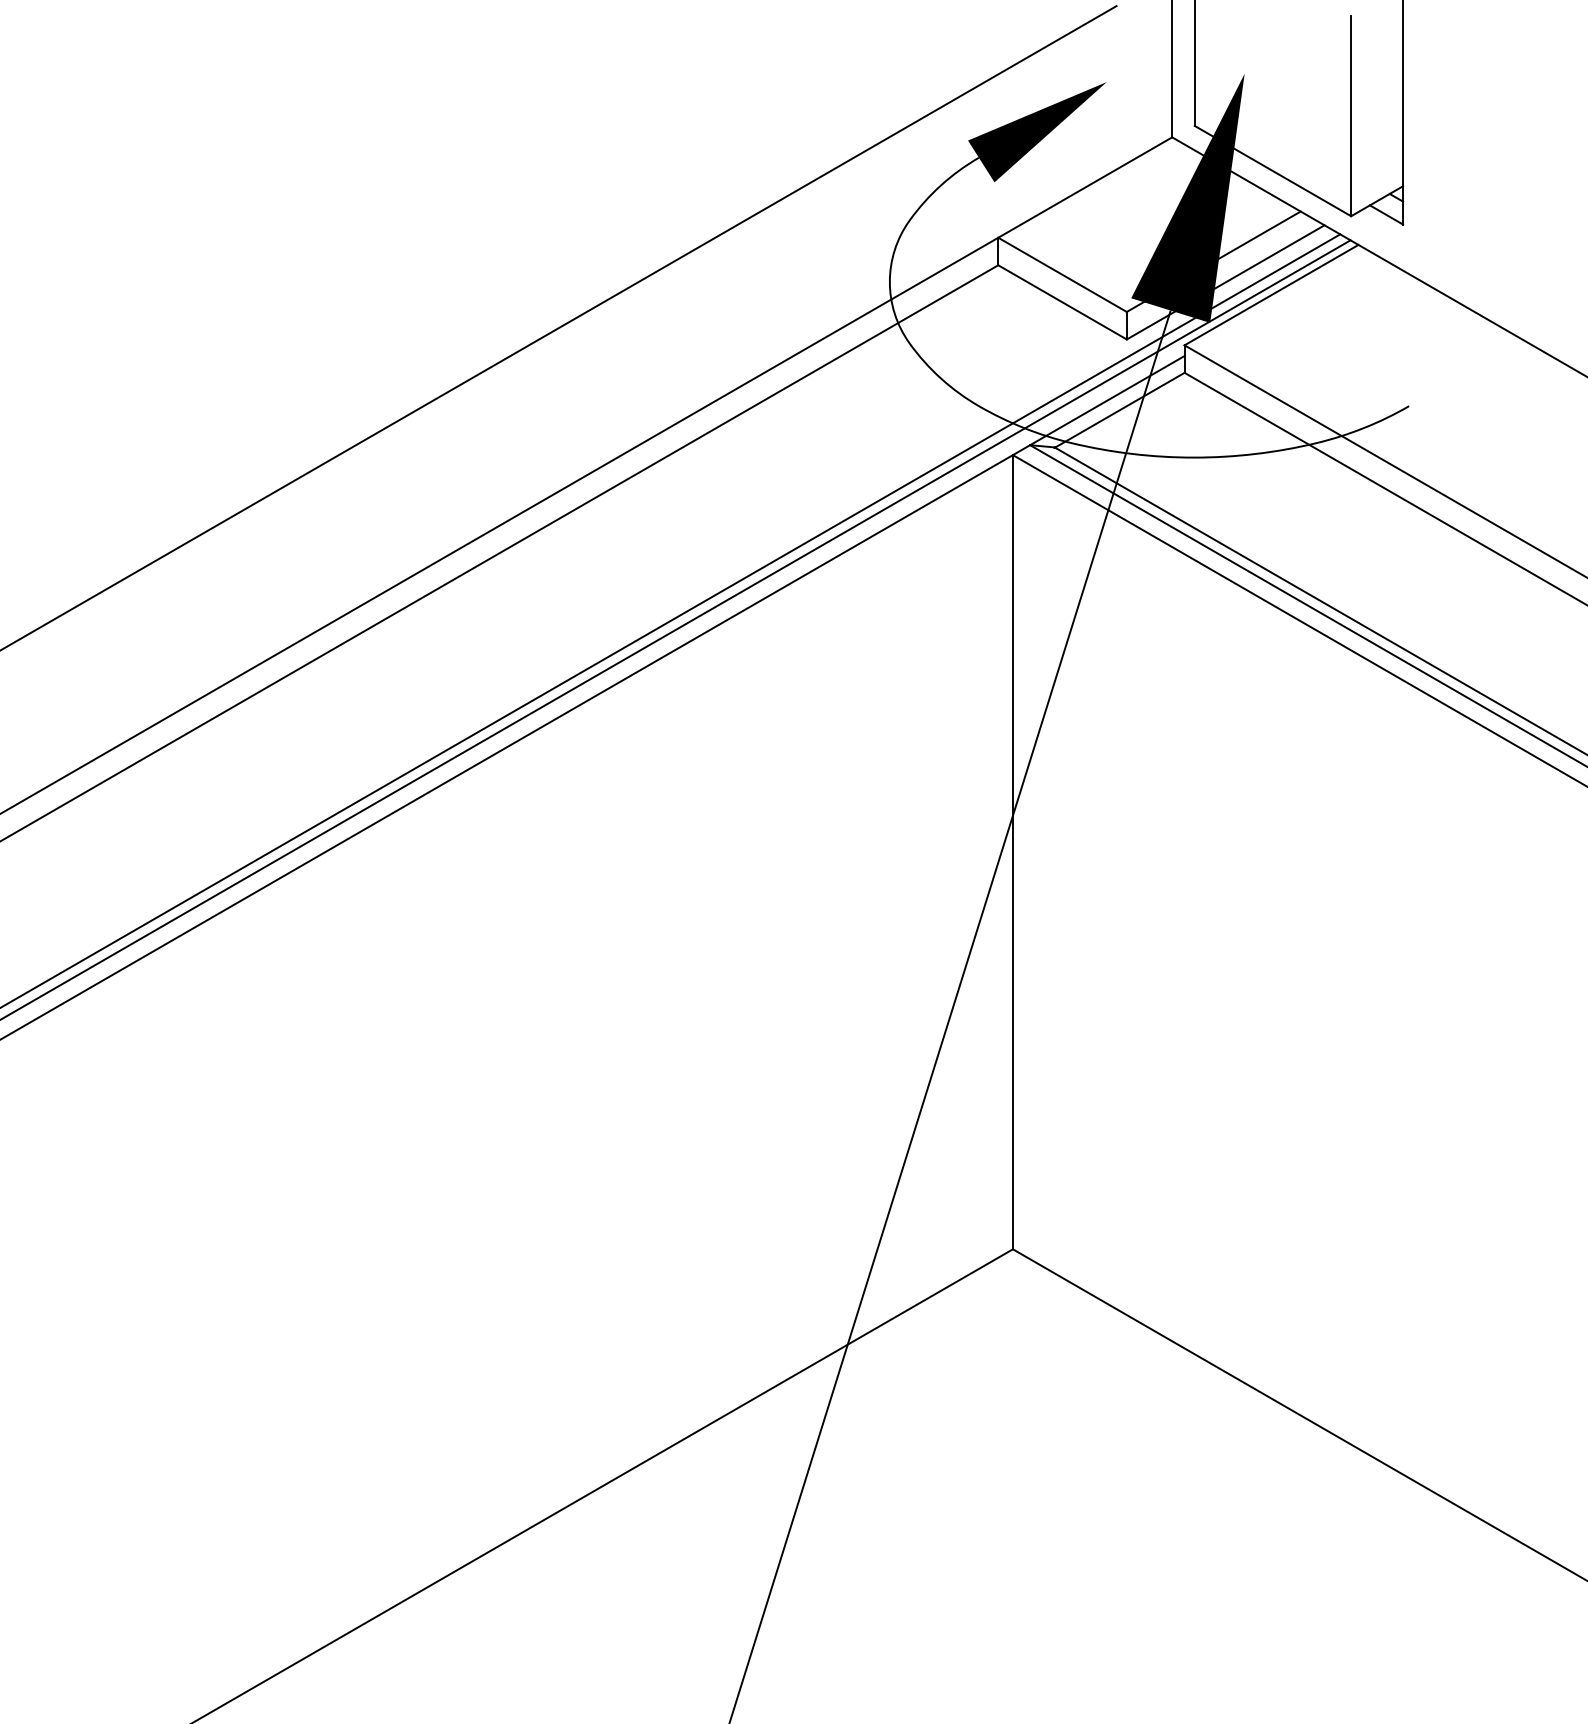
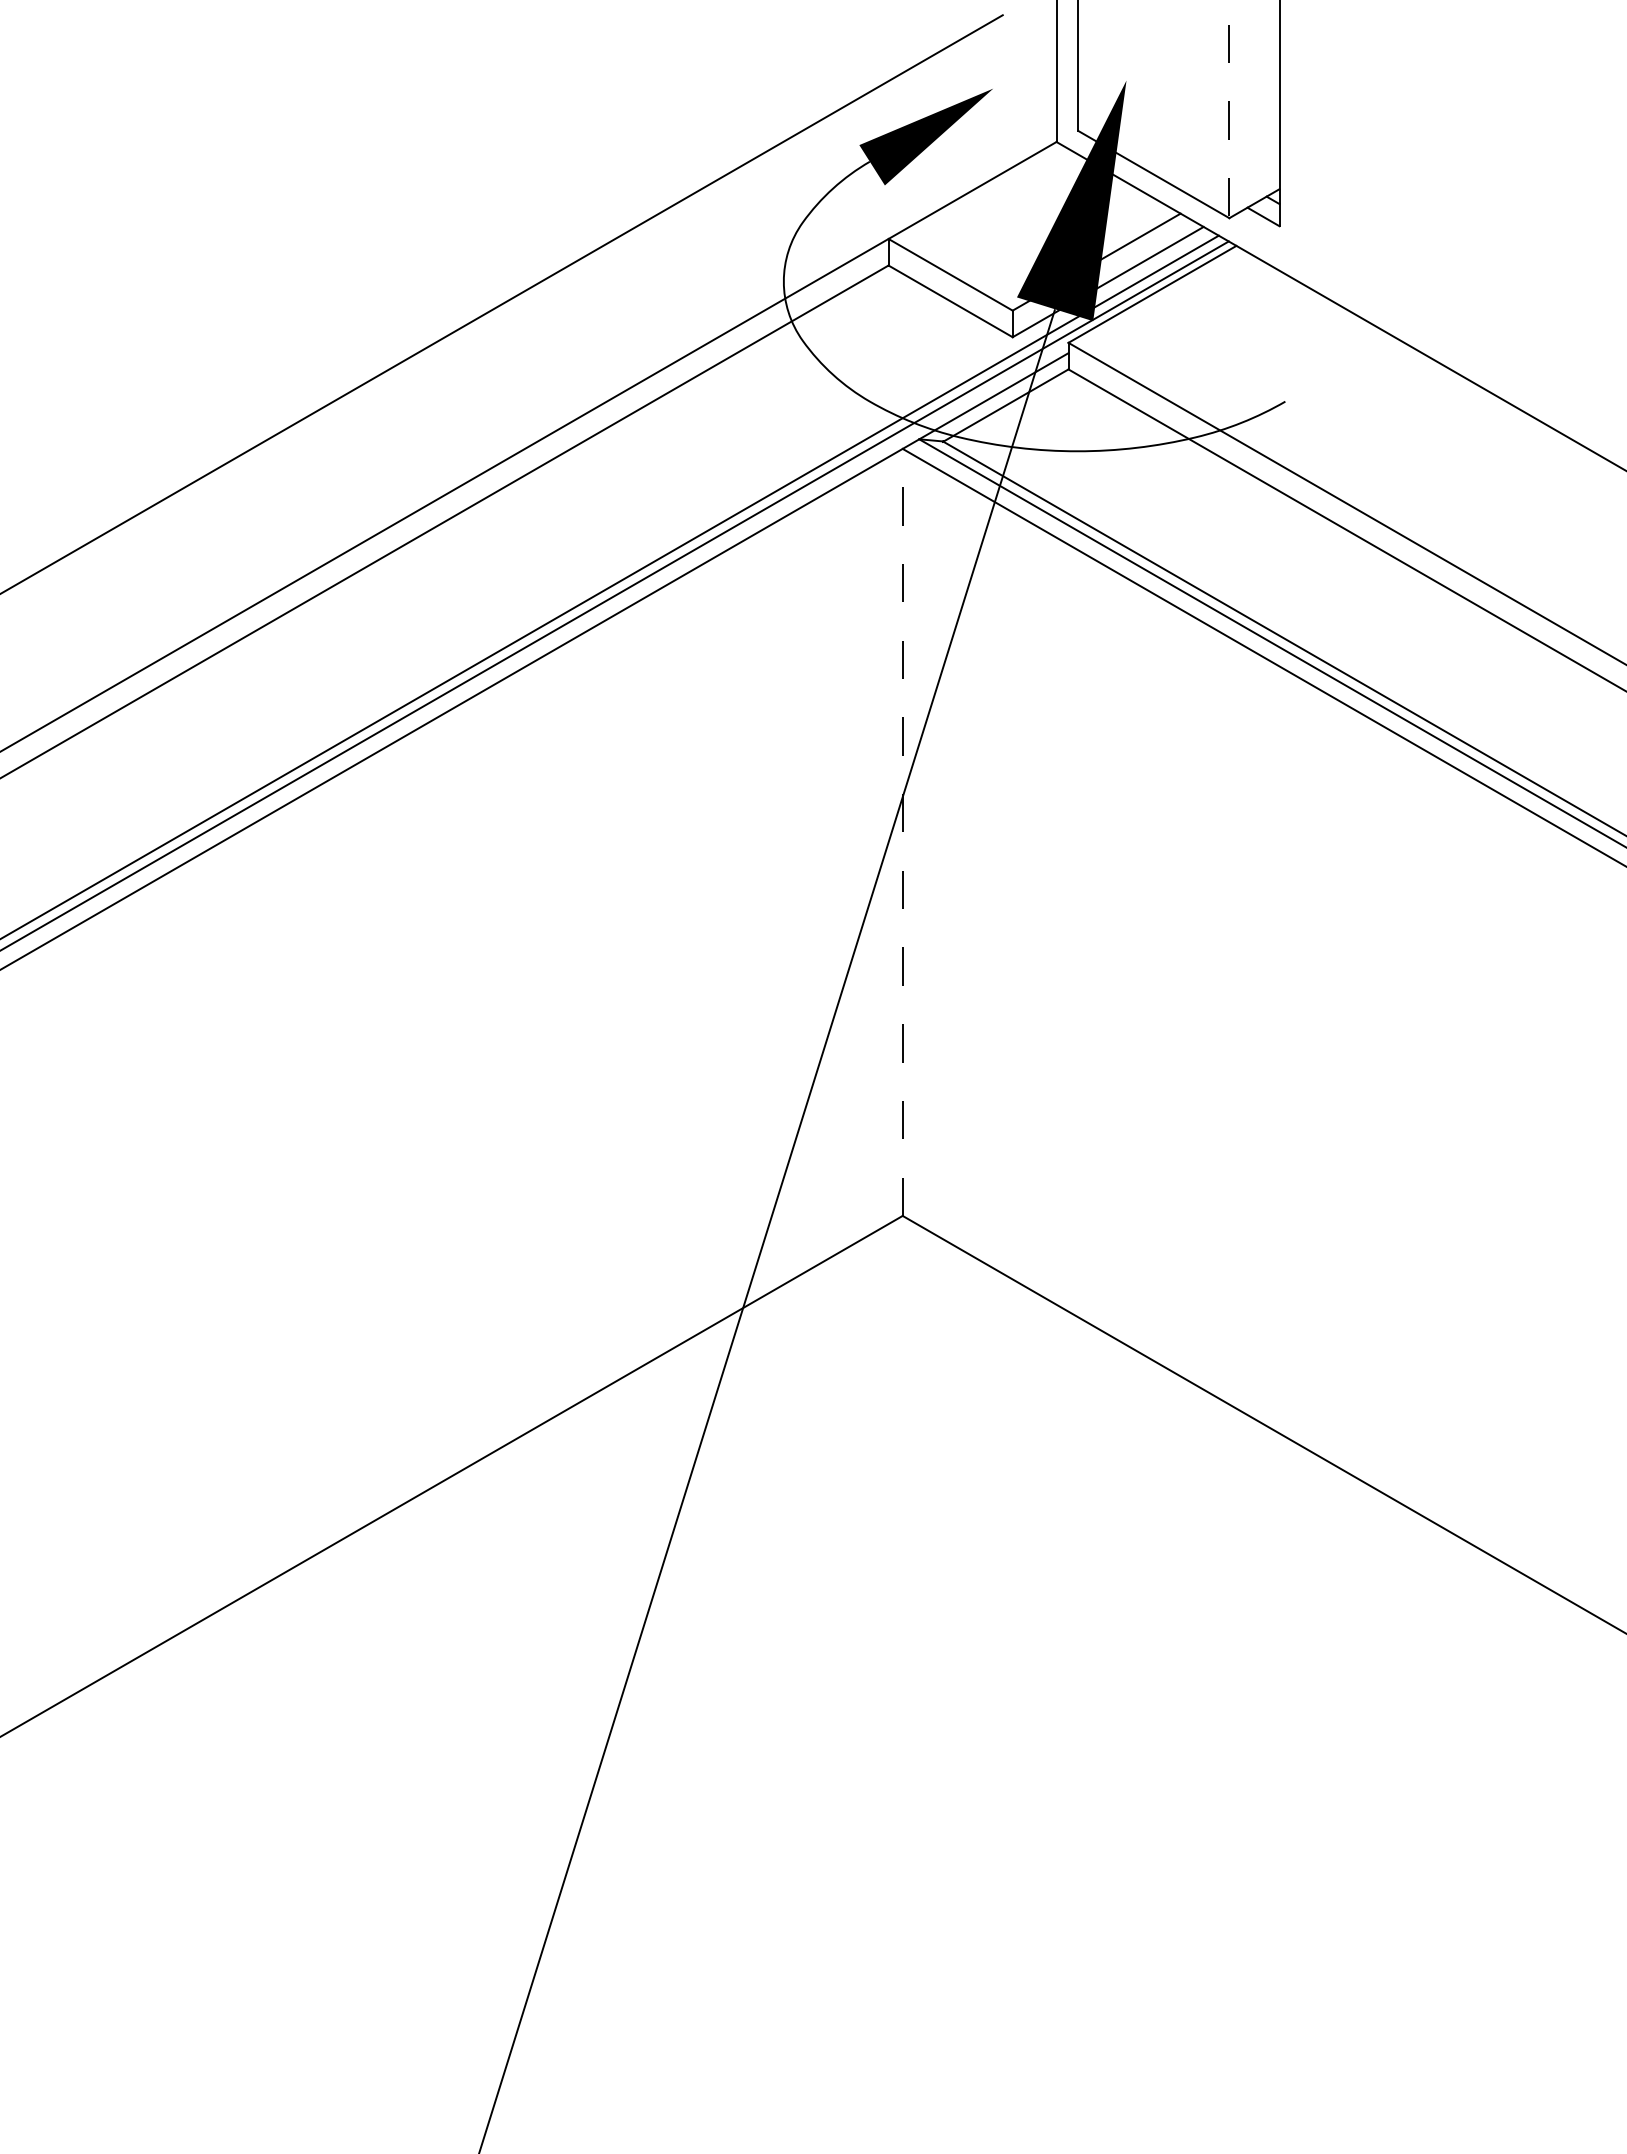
line: (1351, 116) -> (1229, 121), solid -> dashed
line: (1012, 852) -> (902, 832), solid -> dashed

